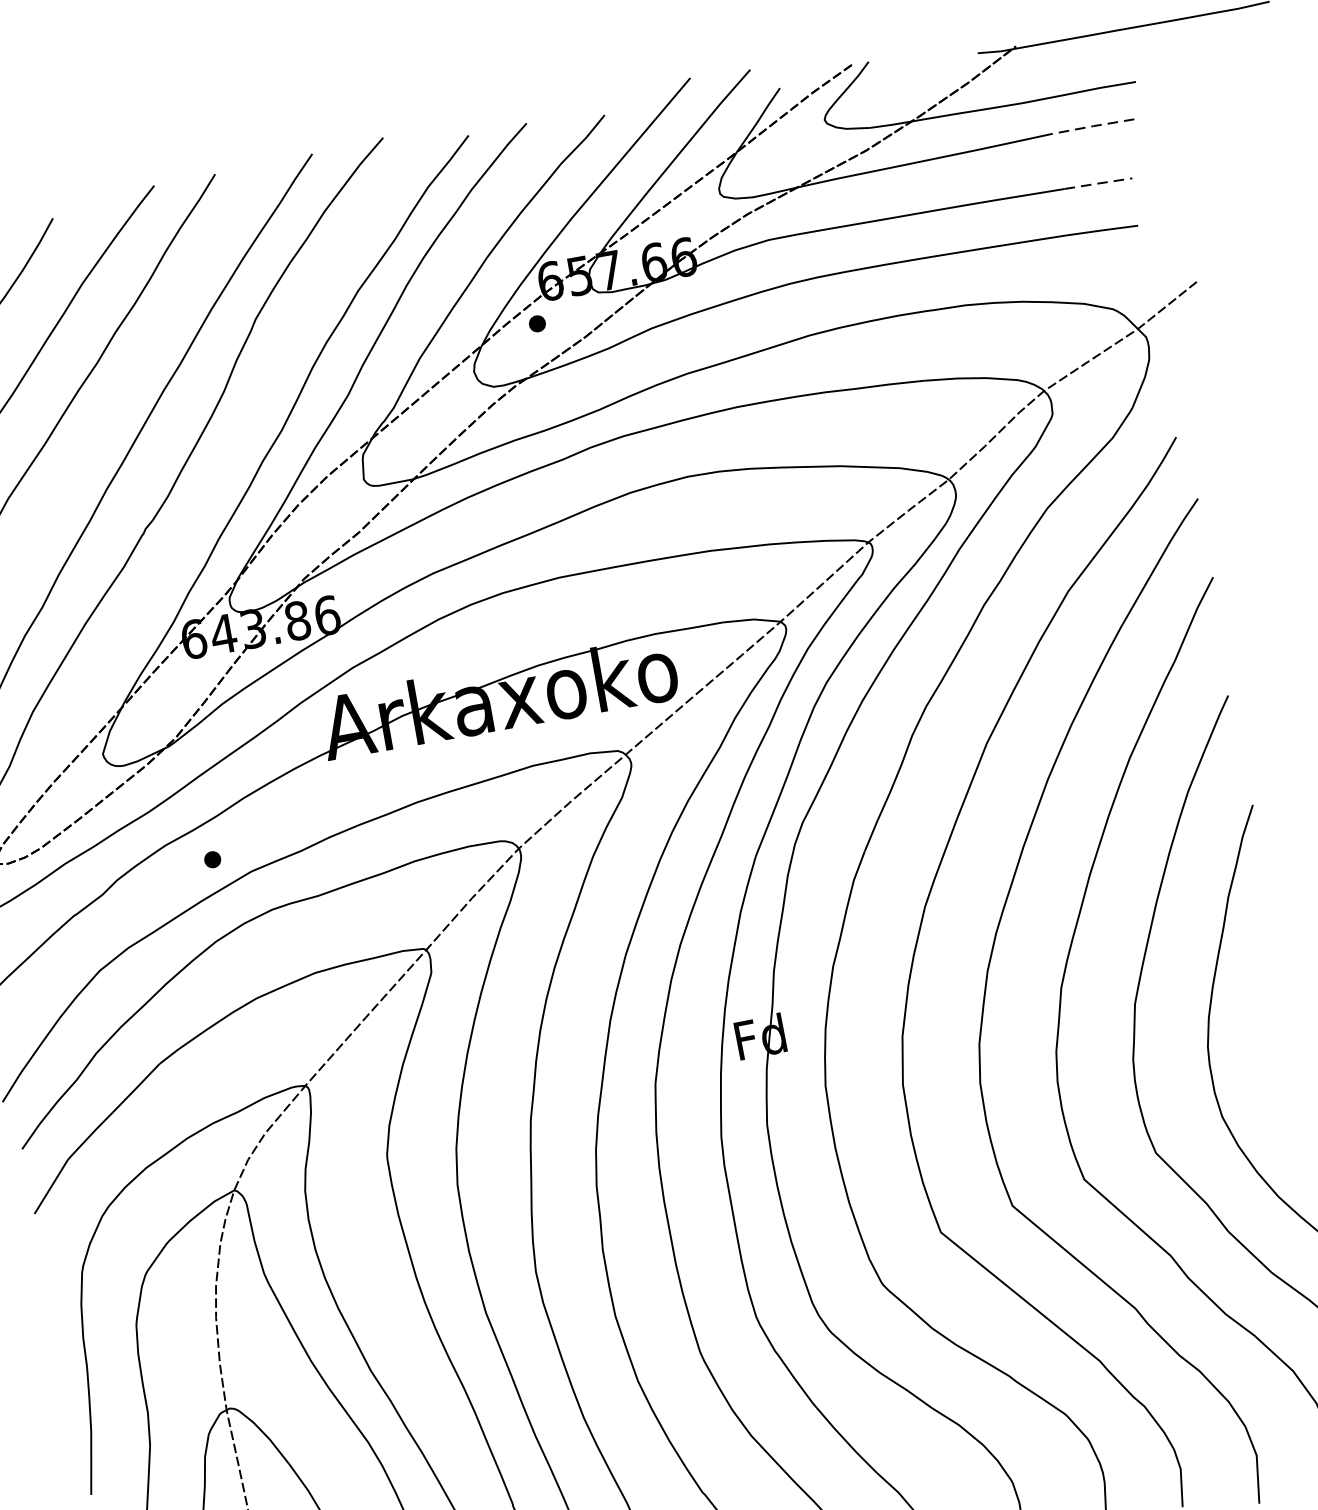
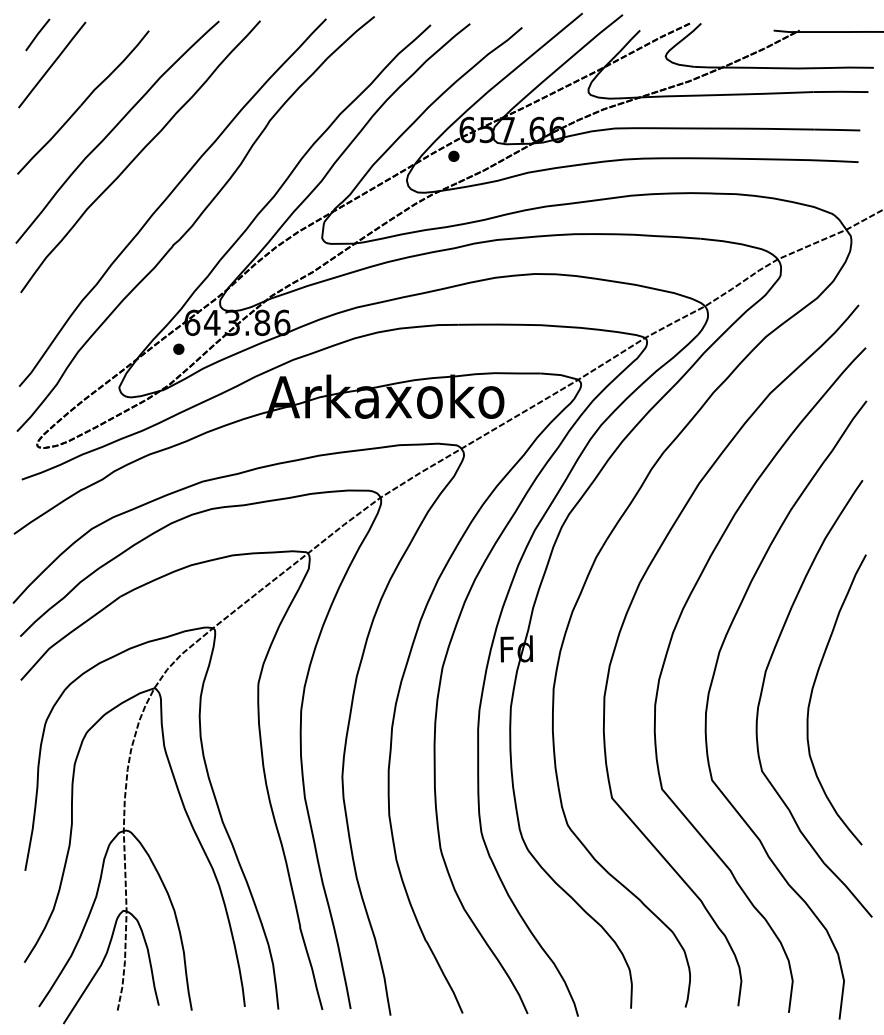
line: (1092, 125) -> (840, 91), dashed -> solid
line: (1098, 182) -> (837, 129), dashed -> solid
part: (211, 858) -> (178, 348), moved

